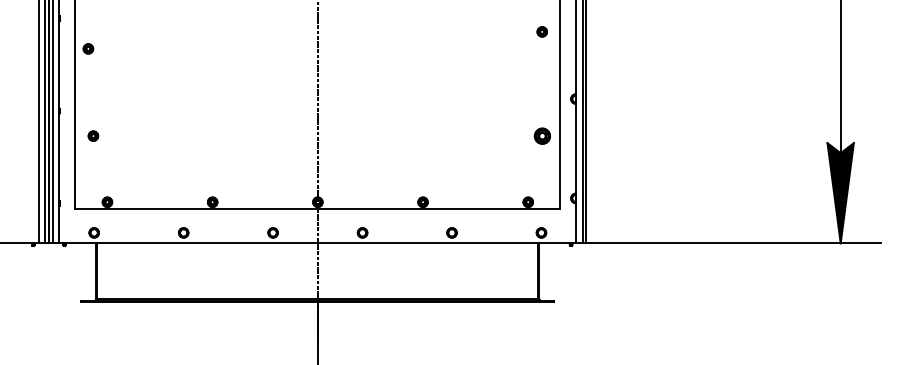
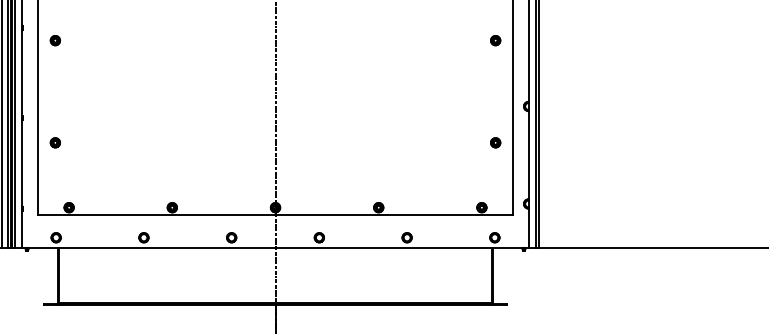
part: (88, 48) -> (55, 40), moved
part: (541, 135) -> (494, 142), size x0.62

